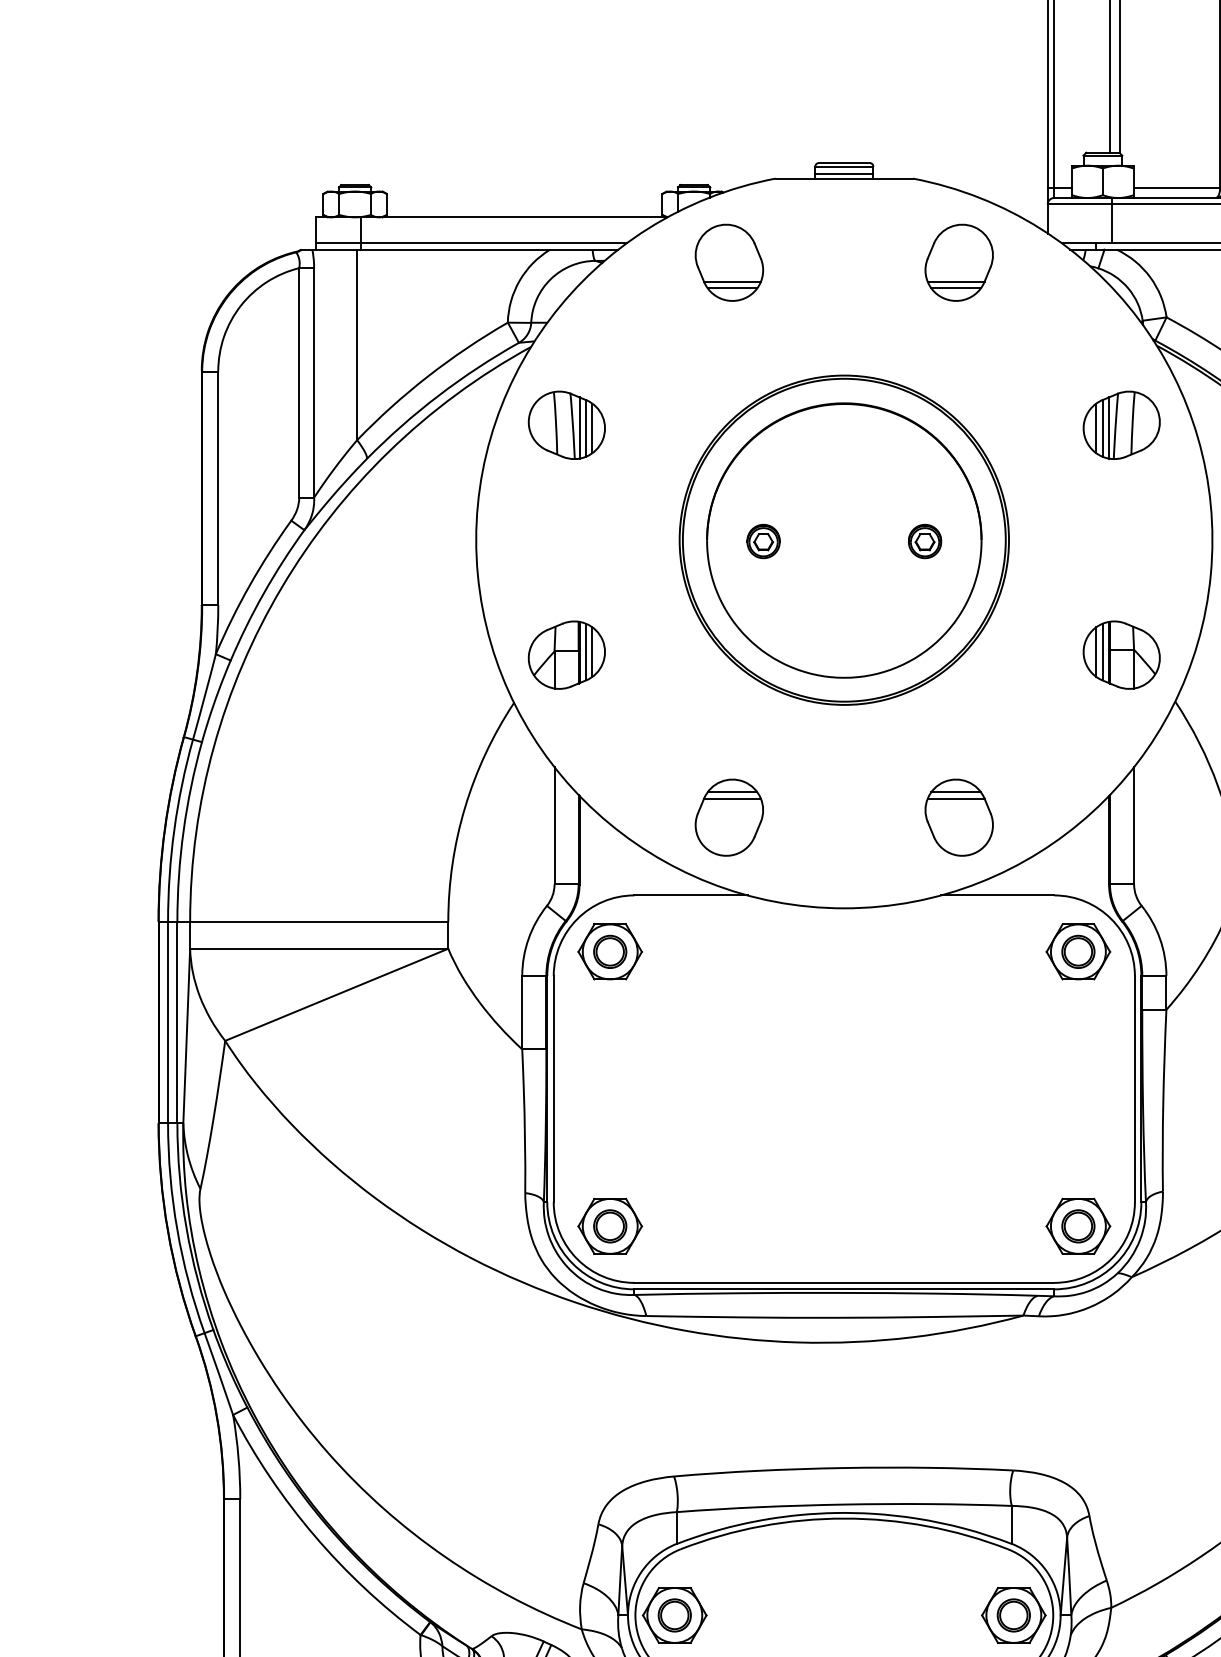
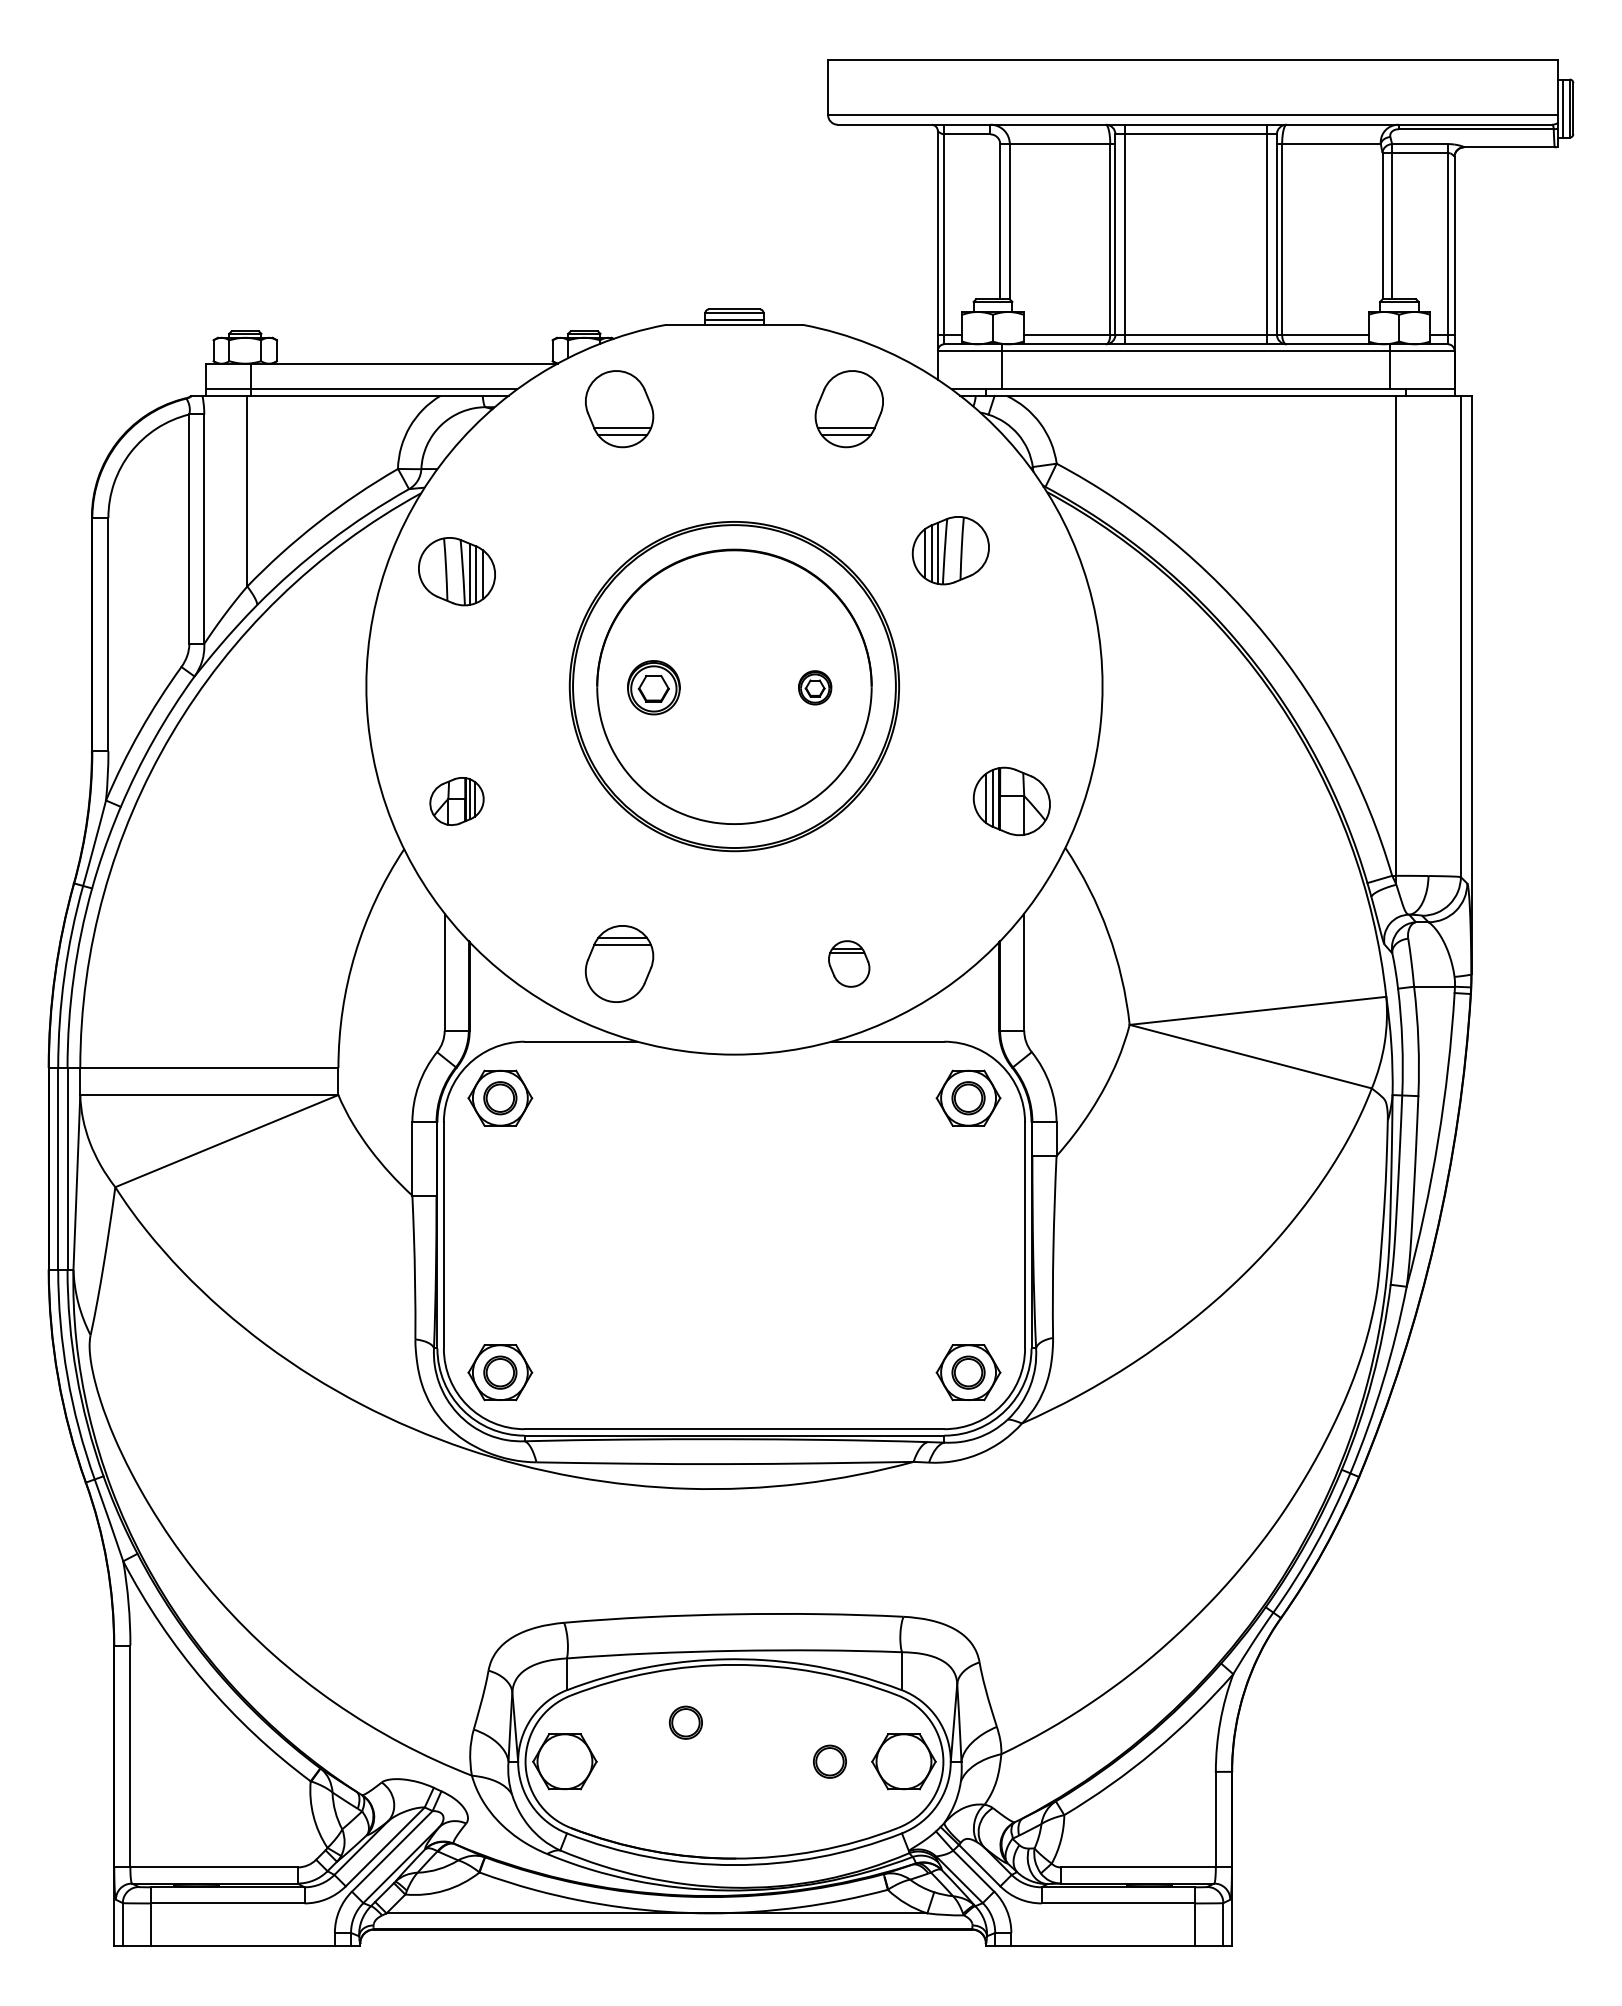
part: (1121, 425) -> (950, 550), moved
part: (763, 541) -> (653, 687), size x1.6
part: (566, 655) -> (456, 801), size x0.7
part: (958, 817) -> (848, 963), size x0.6
part: (674, 1615) -> (685, 1722), moved
part: (1013, 1615) -> (829, 1761), moved

